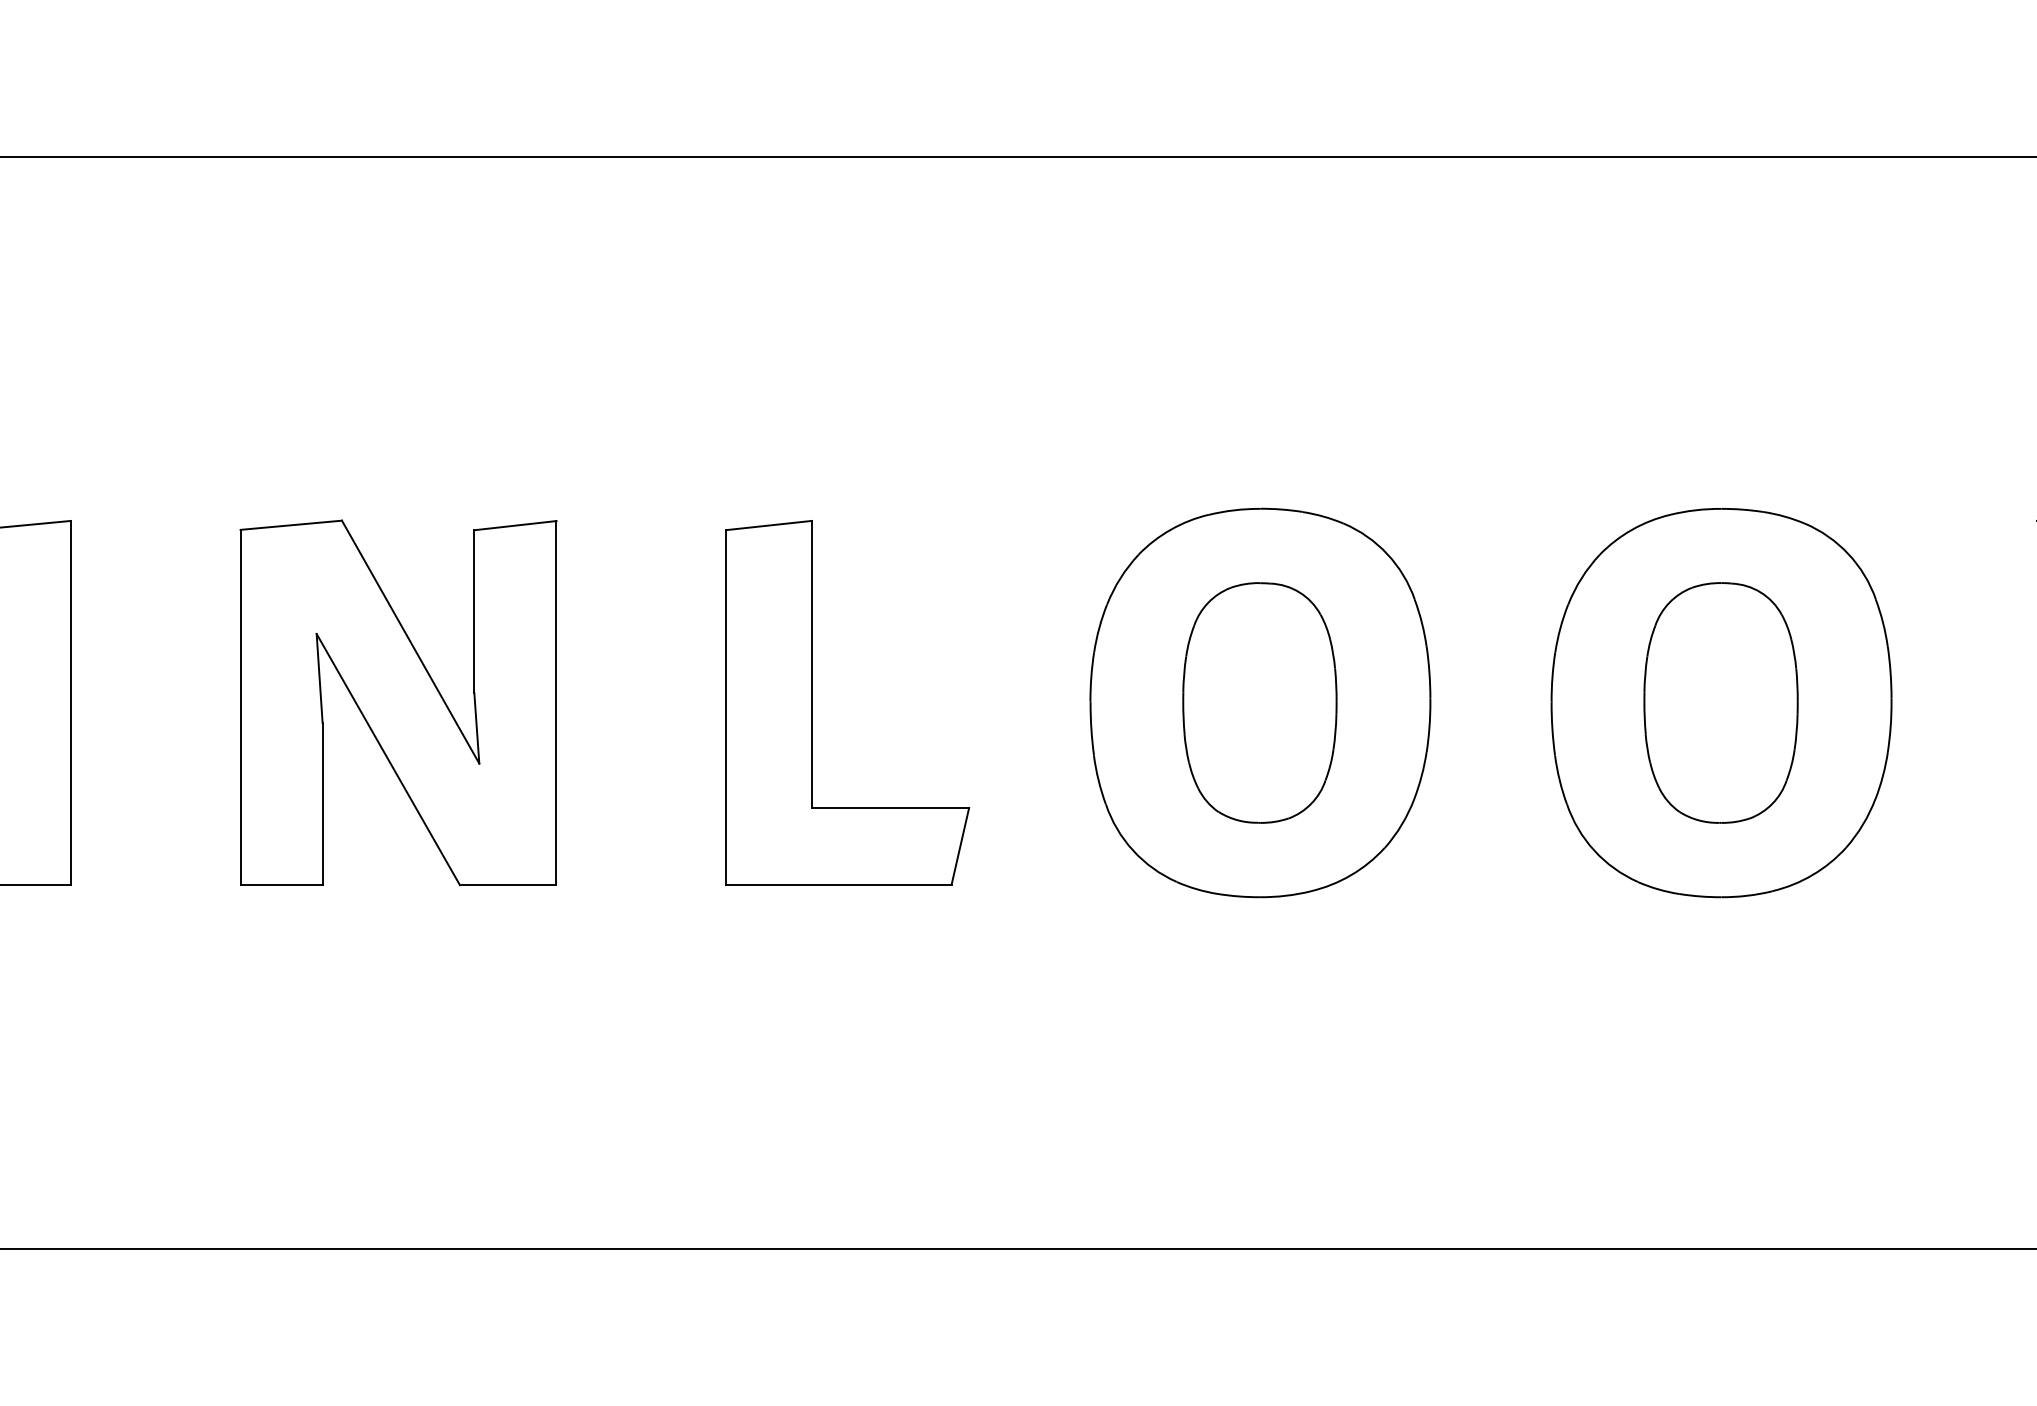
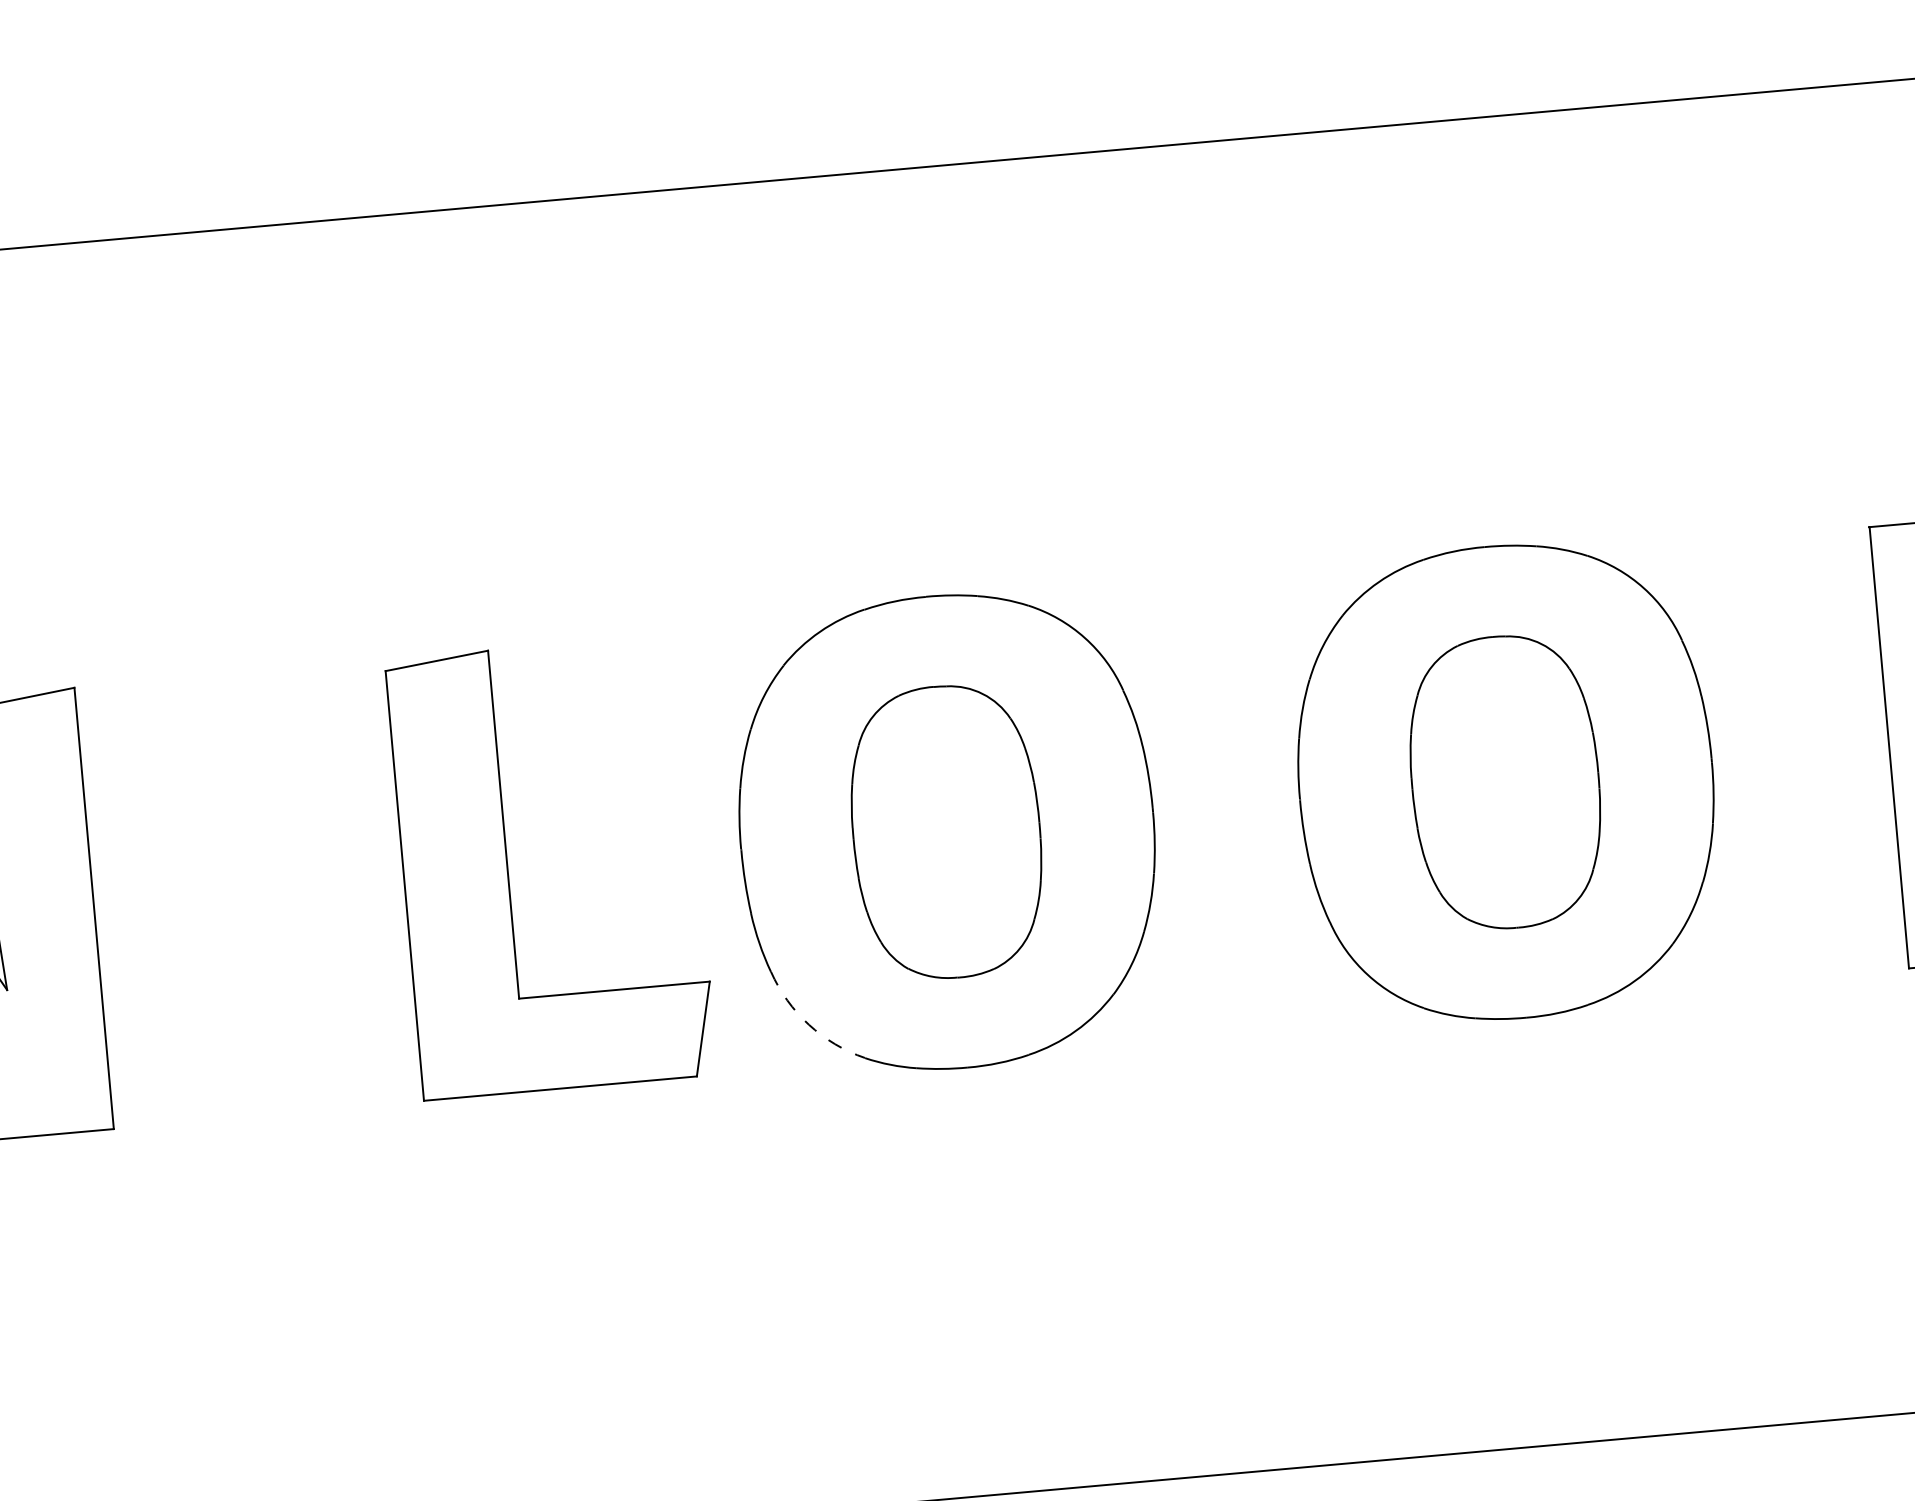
part: (812, 702) -> (508, 870), moved
arc: (1133, 850) -> (809, 1024), solid -> dashed

